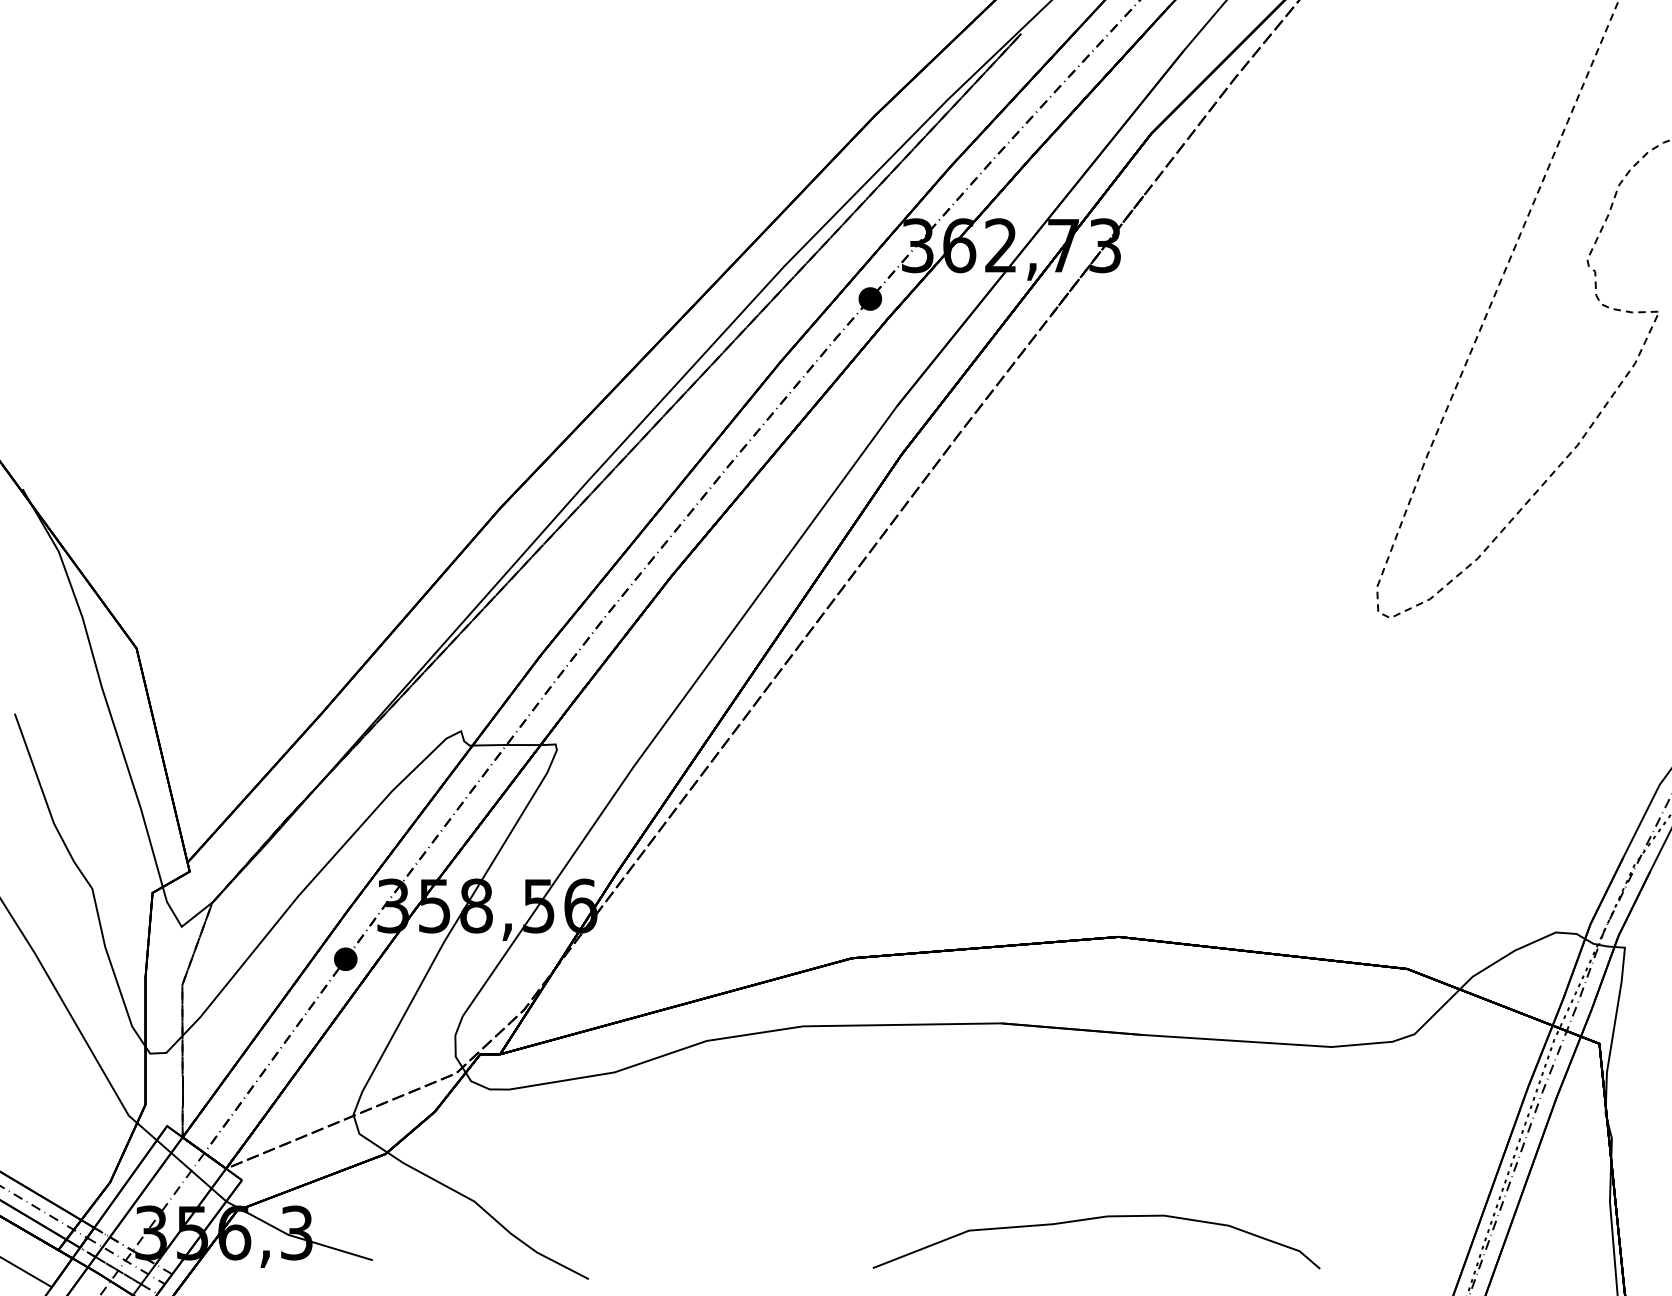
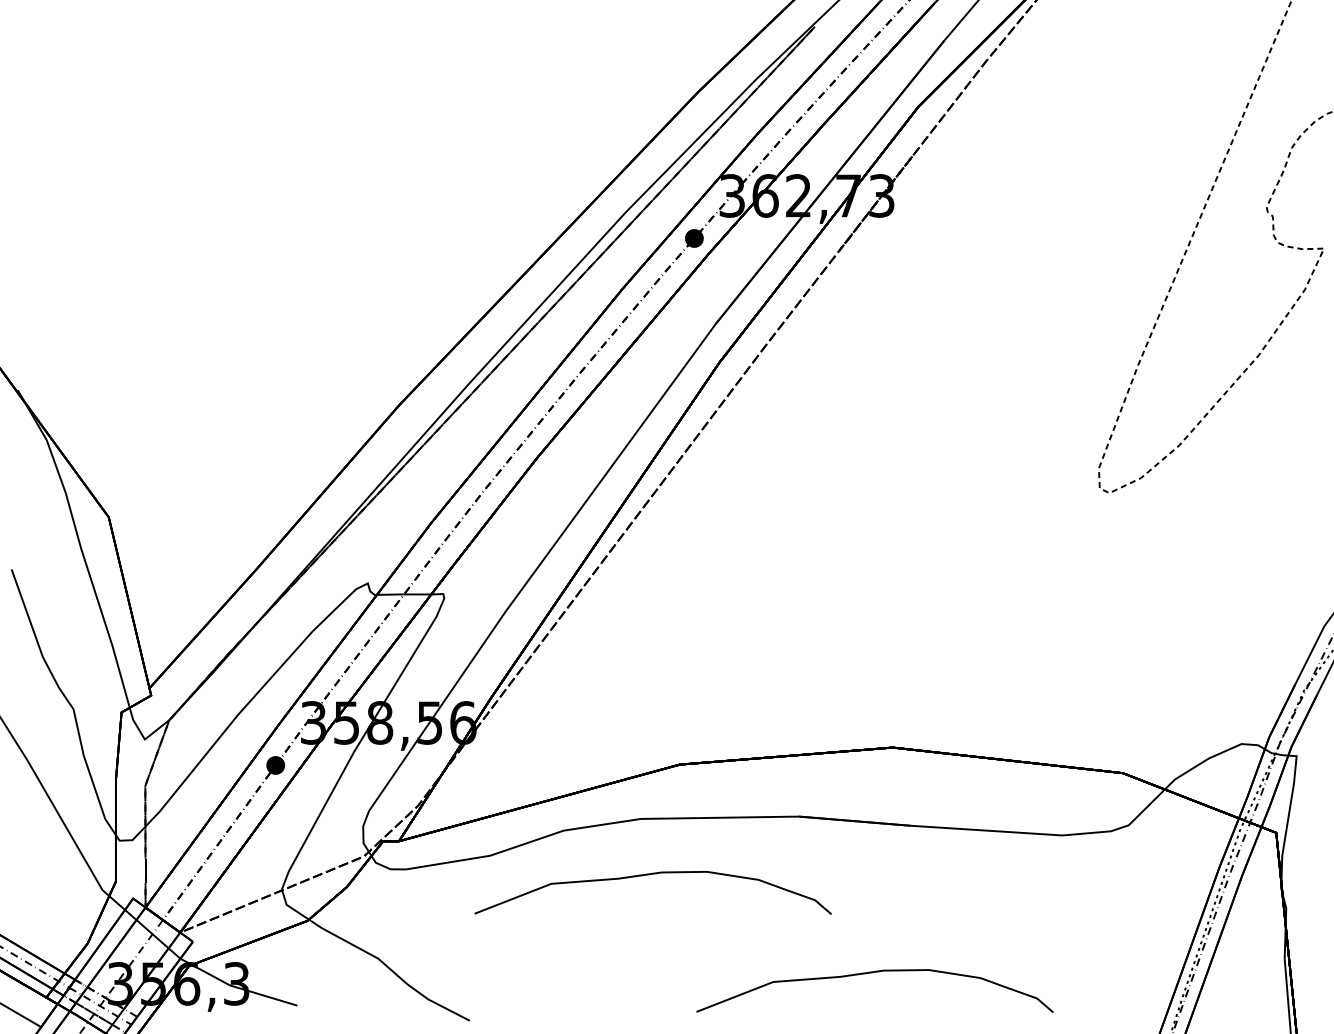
curve: (816, 1096) -> (651, 874), added

